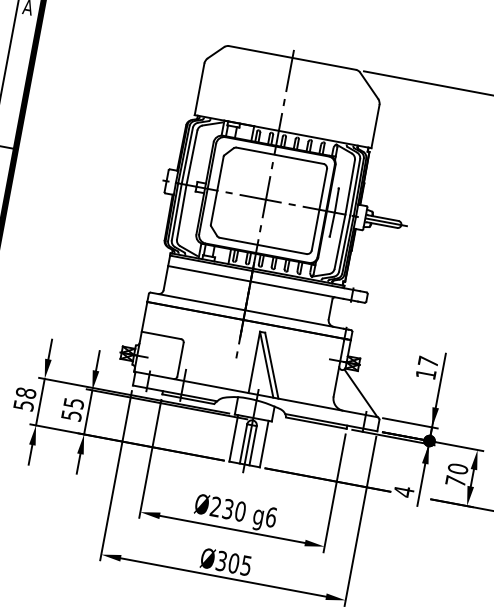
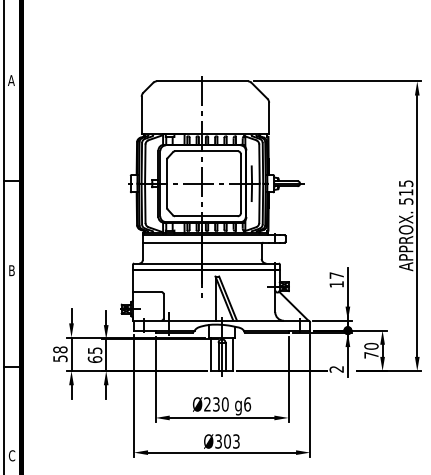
text: (70, 415) -> (94, 359), 55 -> 65
text: (403, 491) -> (336, 369), 4 -> 2
text: (246, 564) -> (236, 440), Ø305 -> Ø303

